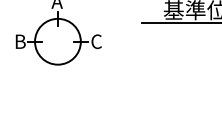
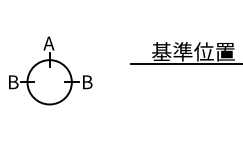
text: (97, 41) -> (87, 82), C -> B

